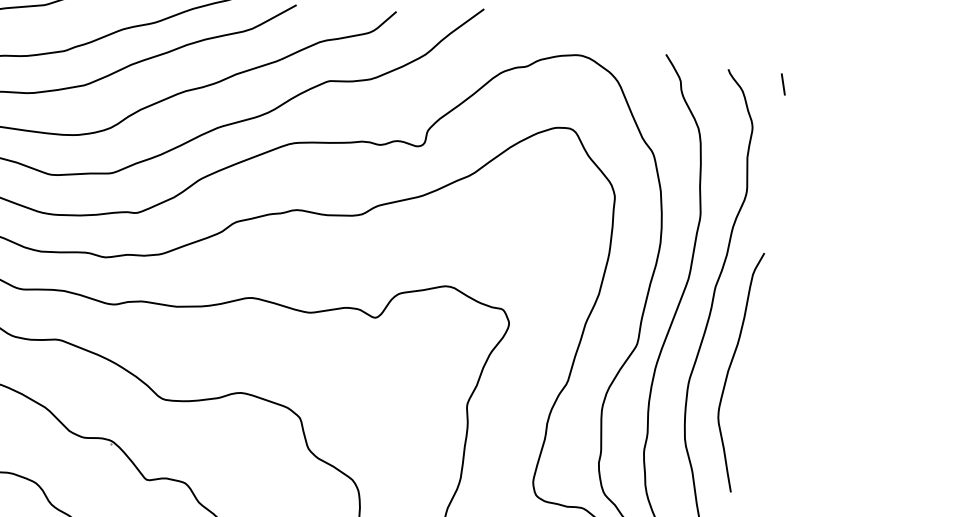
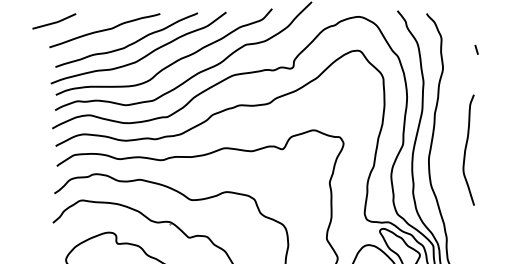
line: (783, 83) -> (476, 49), moved
curve: (731, 368) -> (466, 149), moved

